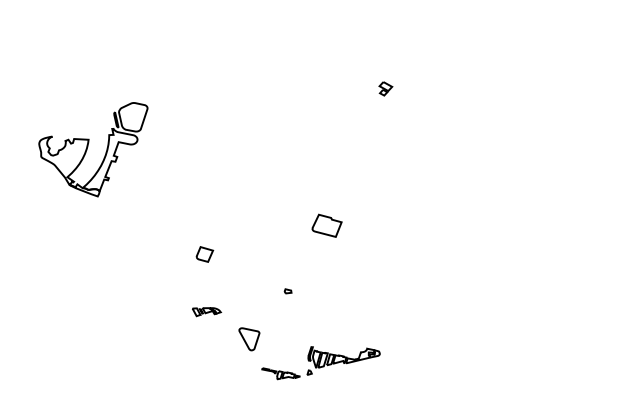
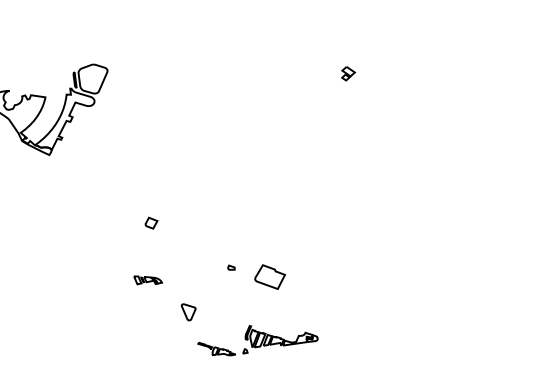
part: (326, 225) -> (269, 276), moved
part: (204, 254) -> (151, 223), size x0.7
part: (249, 339) -> (188, 312), size x0.7

